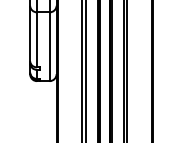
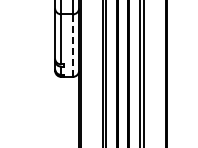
line: (49, 46) -> (72, 45), solid -> dashed

